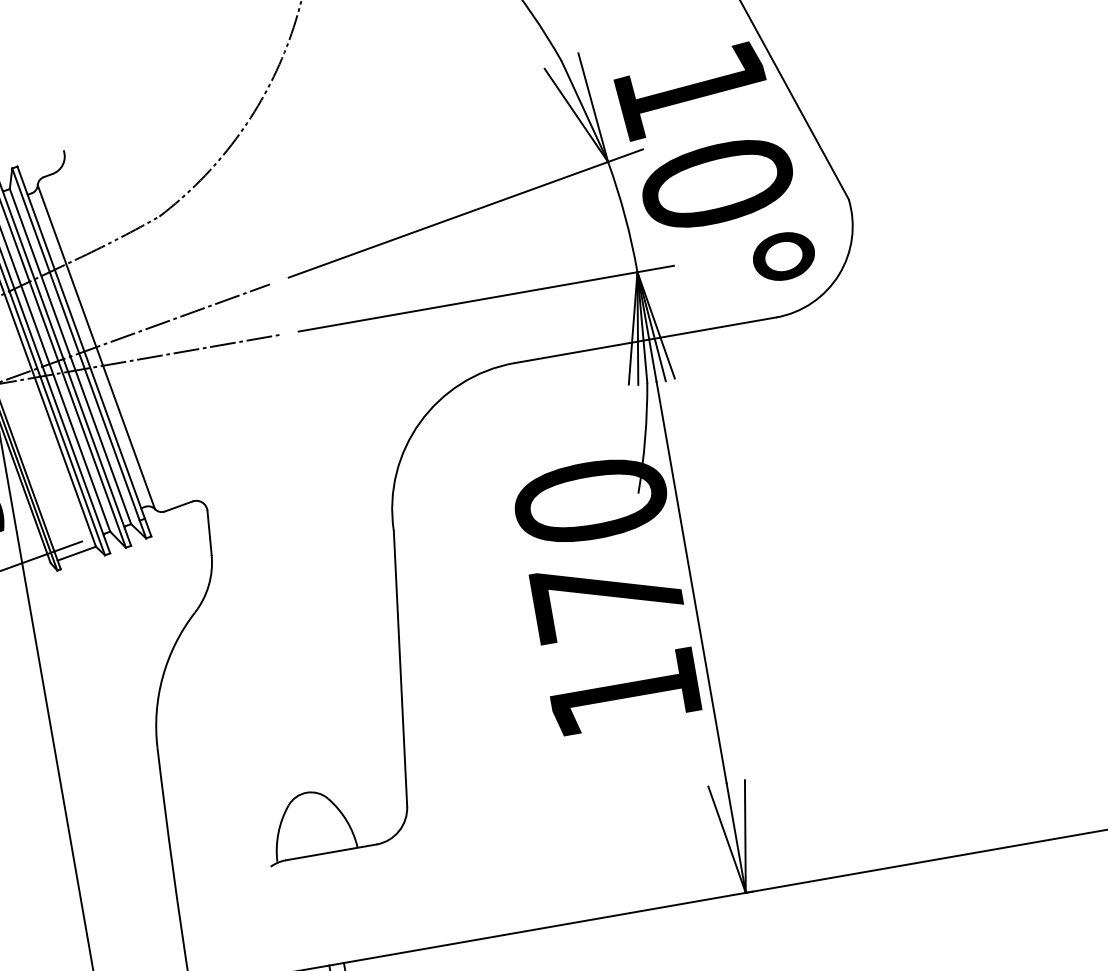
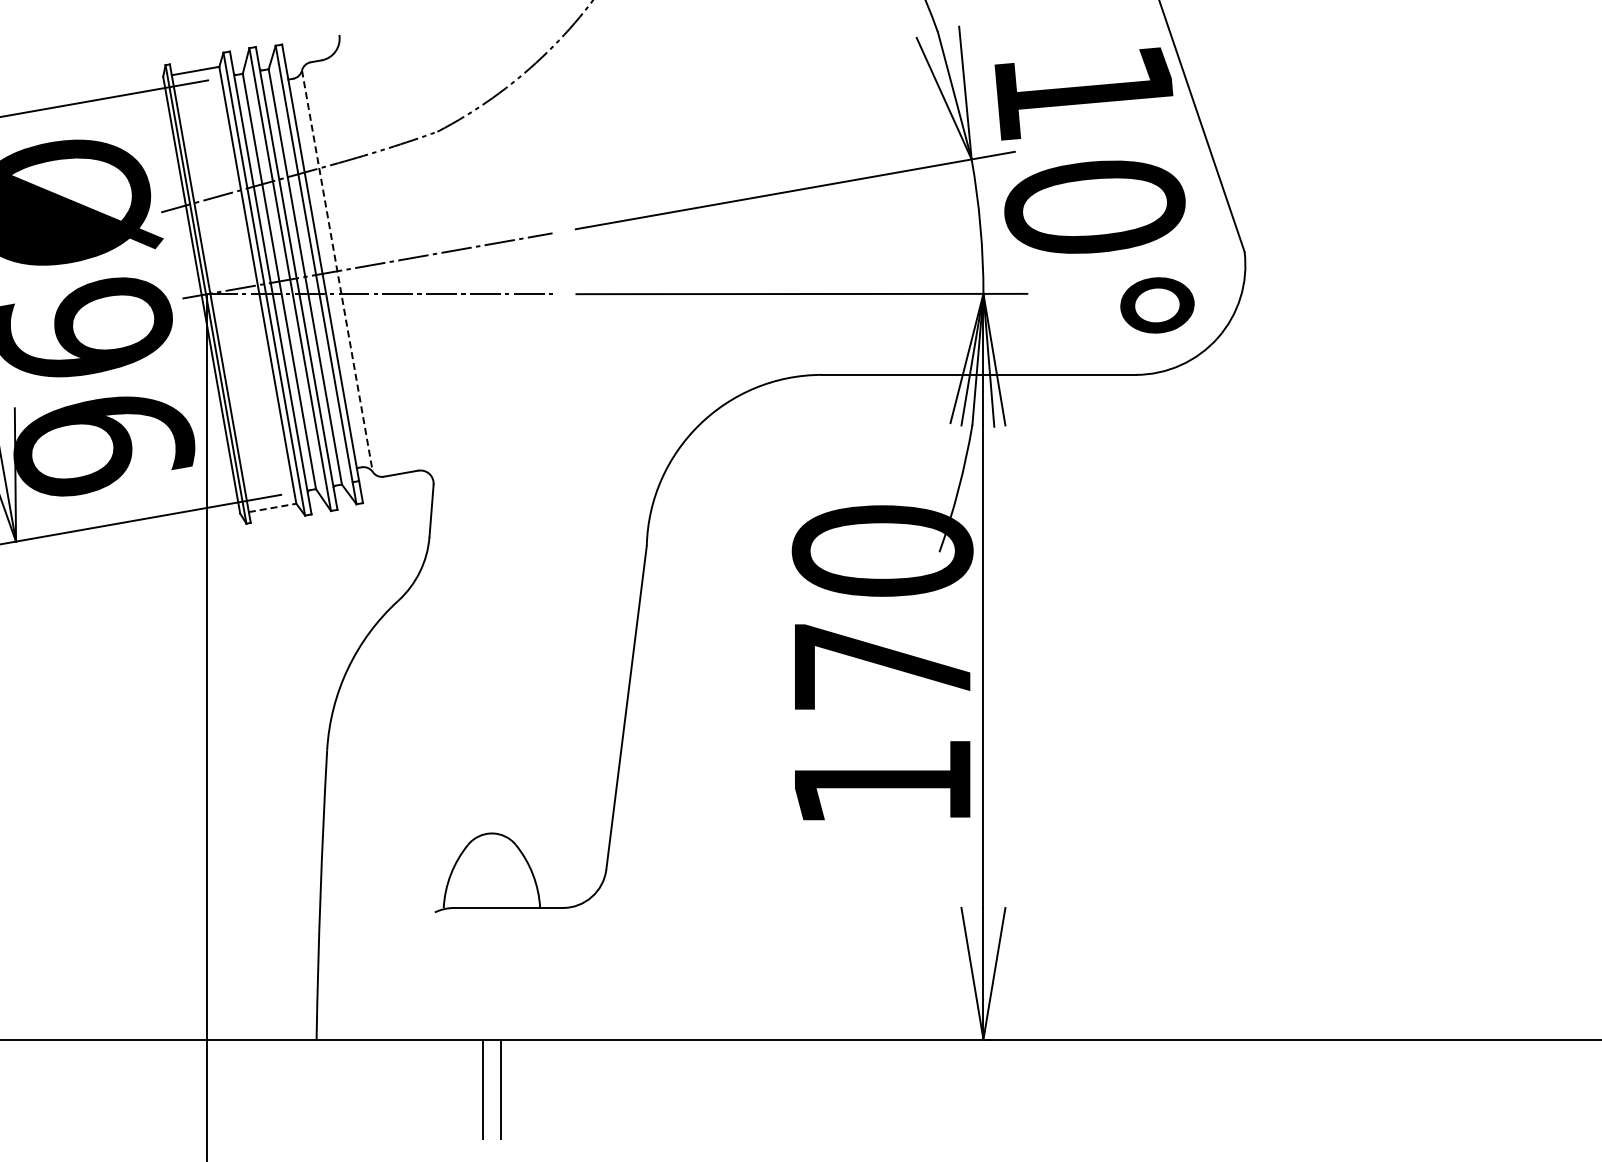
line: (96, 347) -> (337, 271), solid -> dashed
line: (77, 553) -> (273, 507), solid -> dashed

